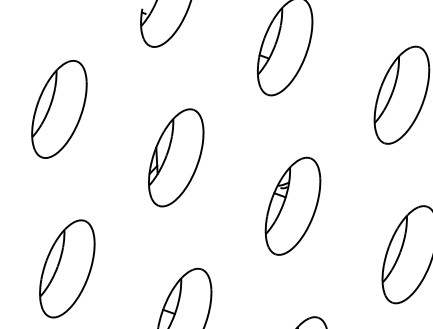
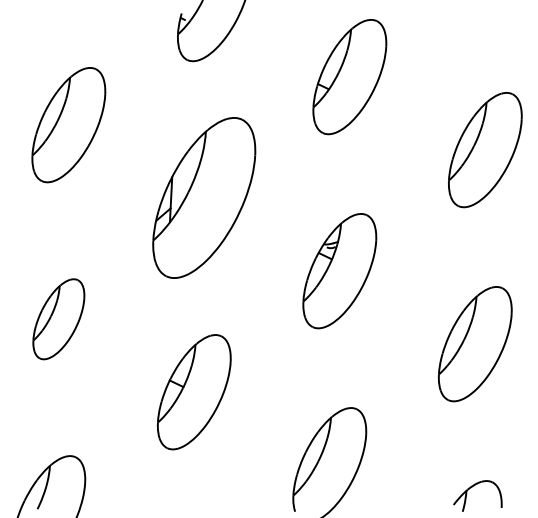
part: (176, 158) -> (204, 198), size x1.4
part: (67, 269) -> (58, 319), size x0.7

